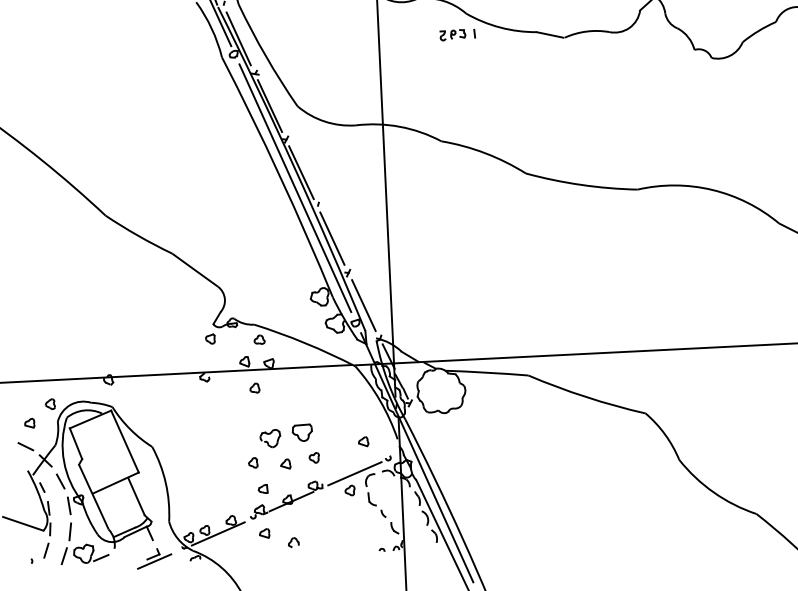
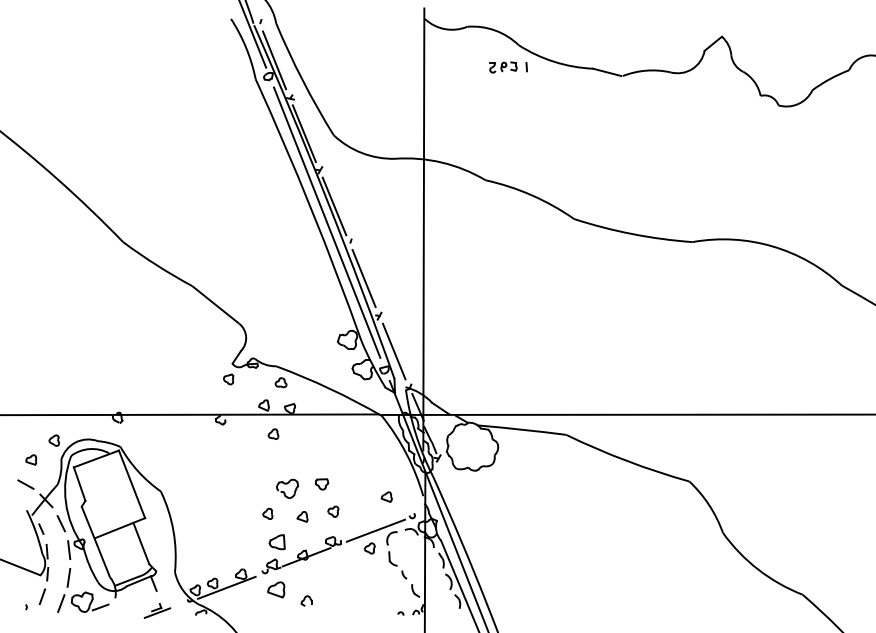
part: (302, 433) -> (321, 484), size x0.6
part: (262, 489) -> (276, 542), size x1.6
part: (264, 533) -> (276, 589), size x1.6
part: (154, 558) -> (157, 610), size x0.7

